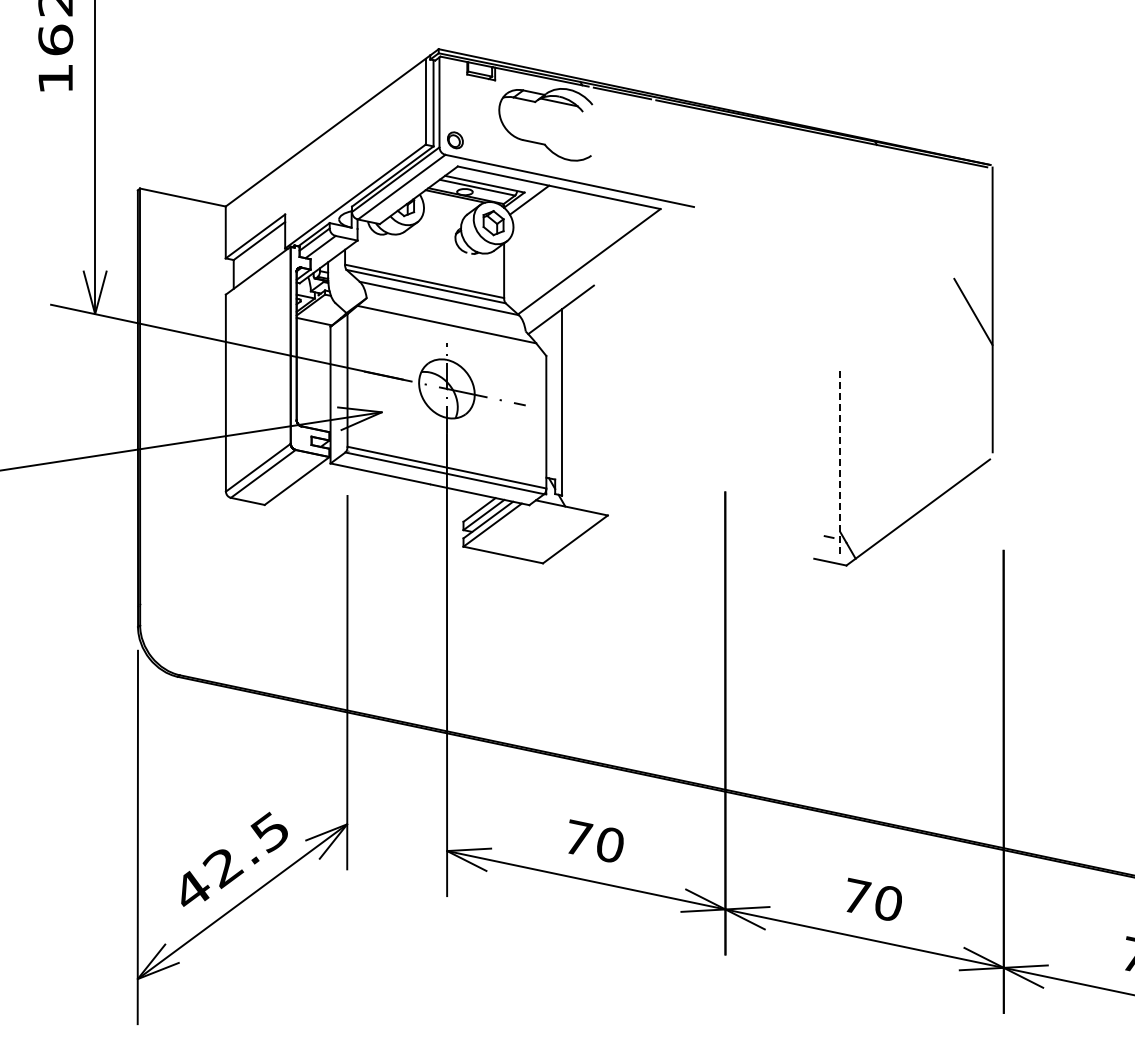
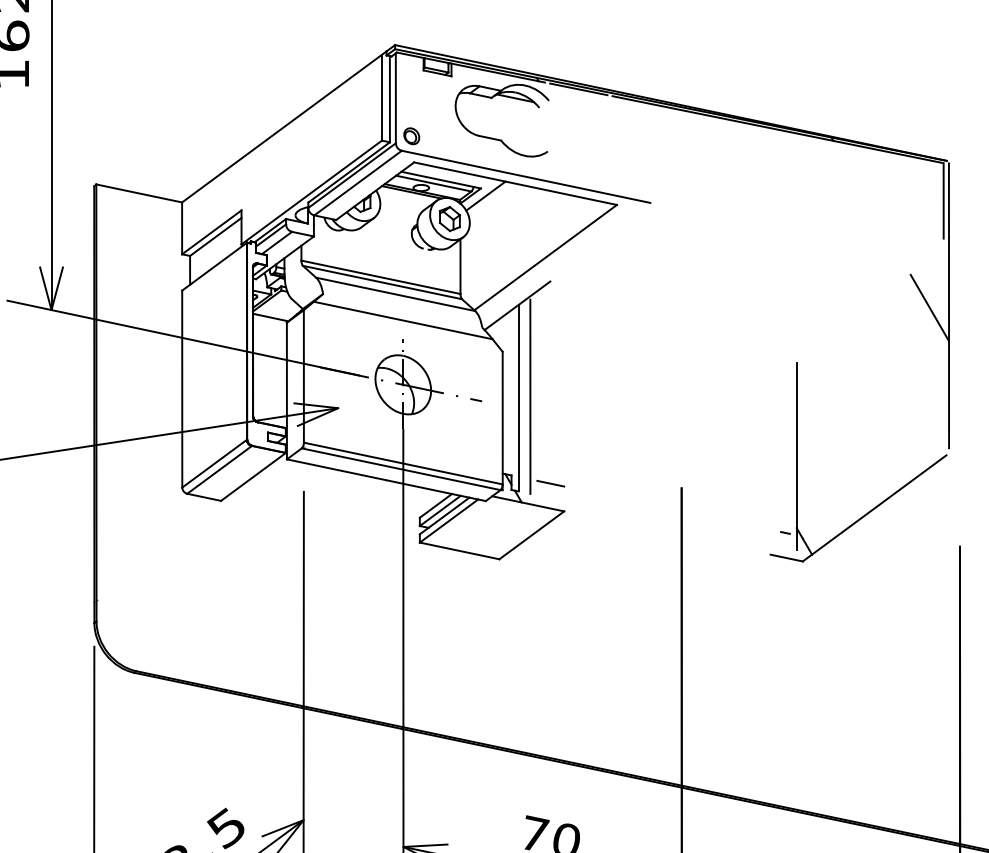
line: (987, 205) -> (943, 201), added
line: (573, 400) -> (529, 396), added
line: (840, 460) -> (796, 456), dashed -> solid
line: (594, 487) -> (550, 483), added

